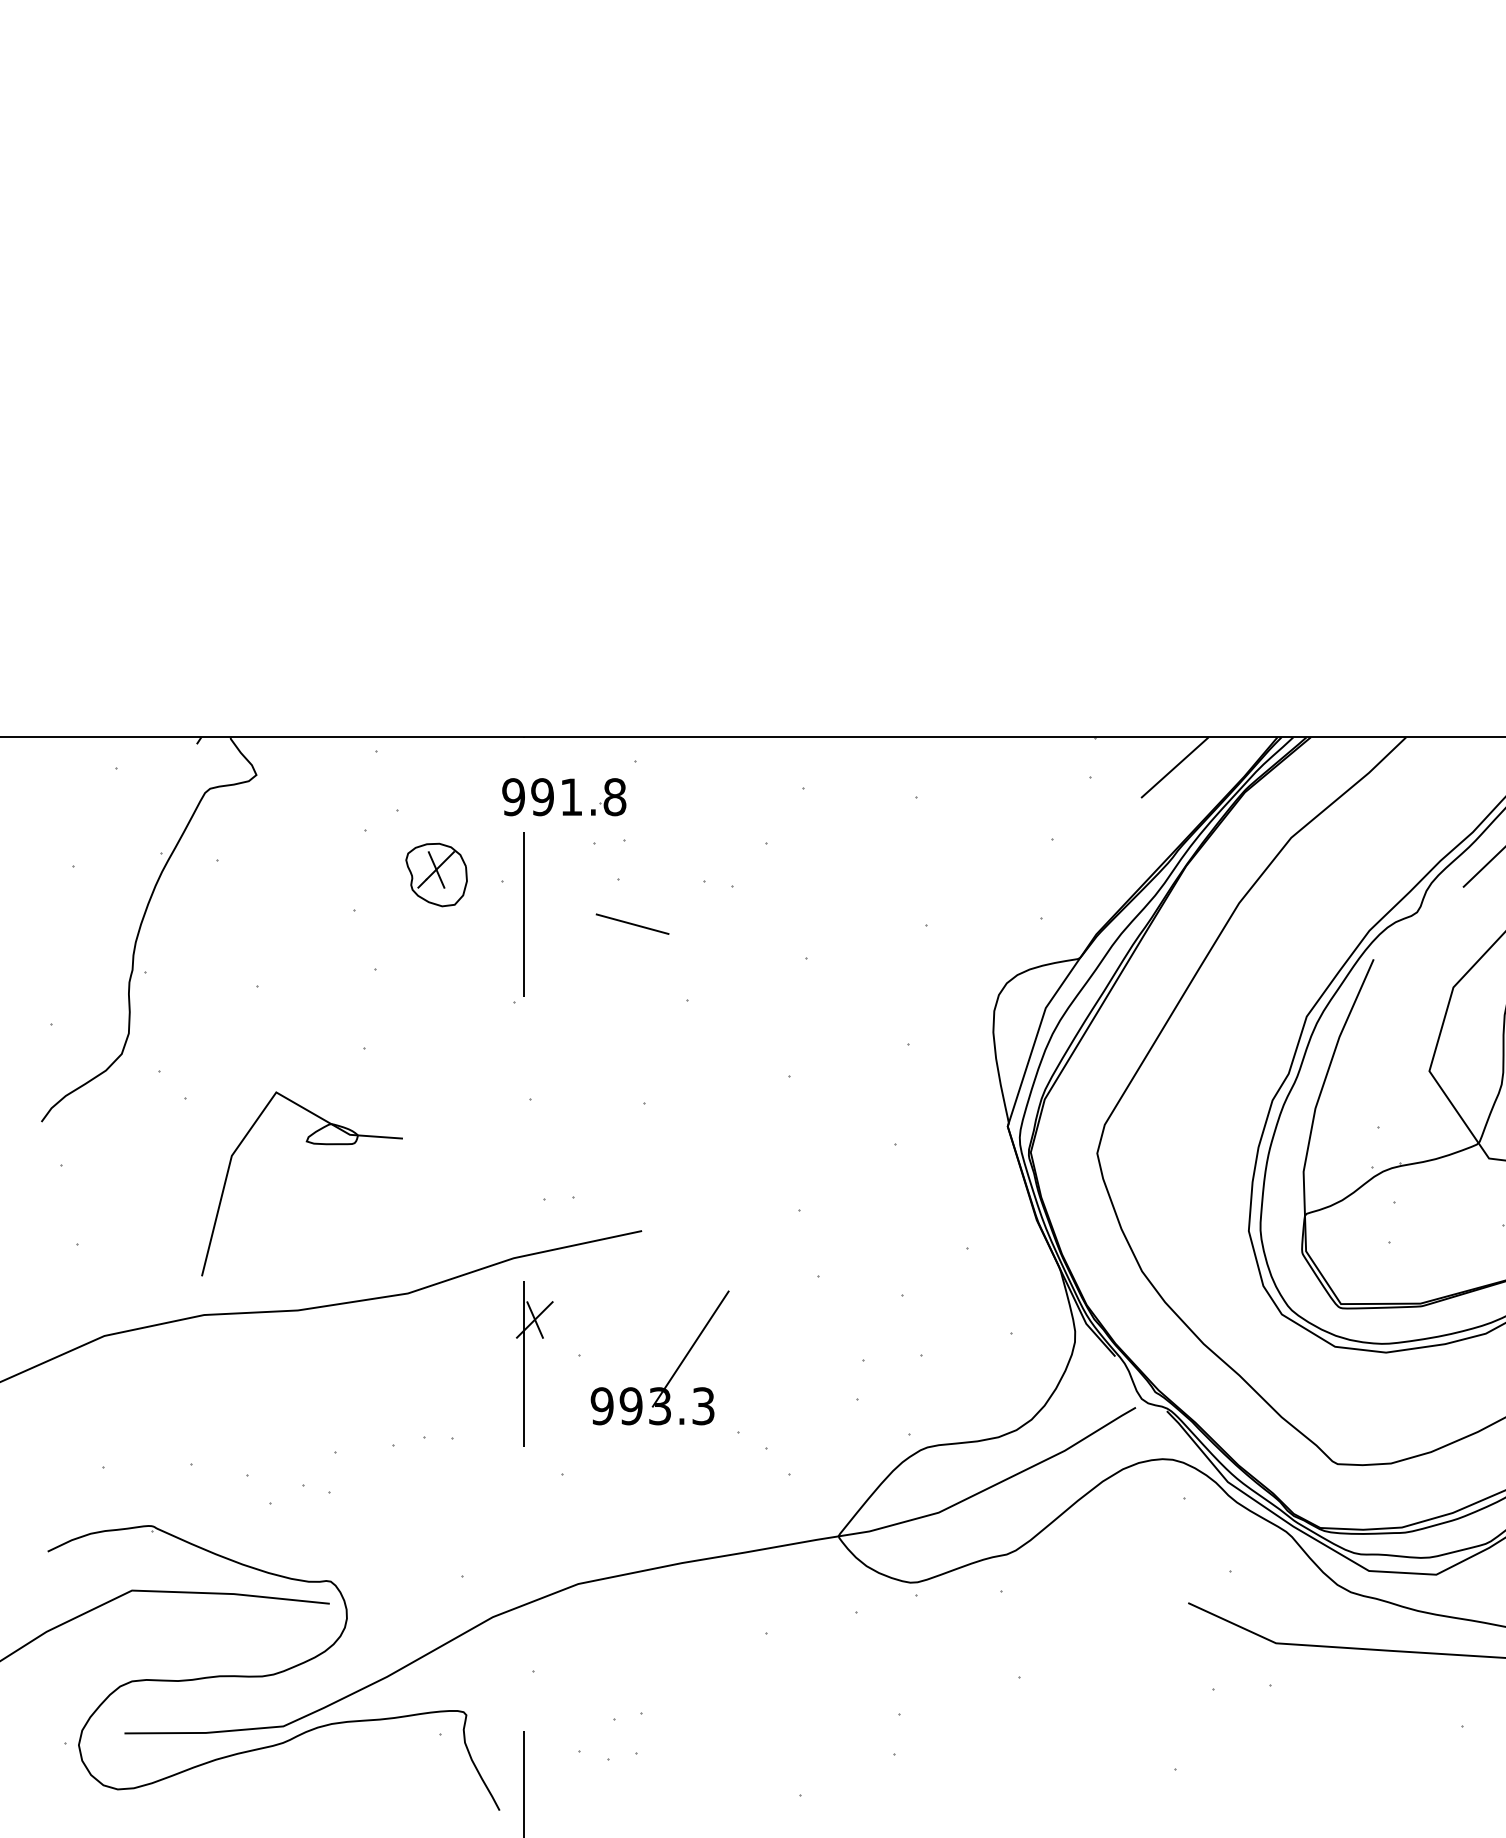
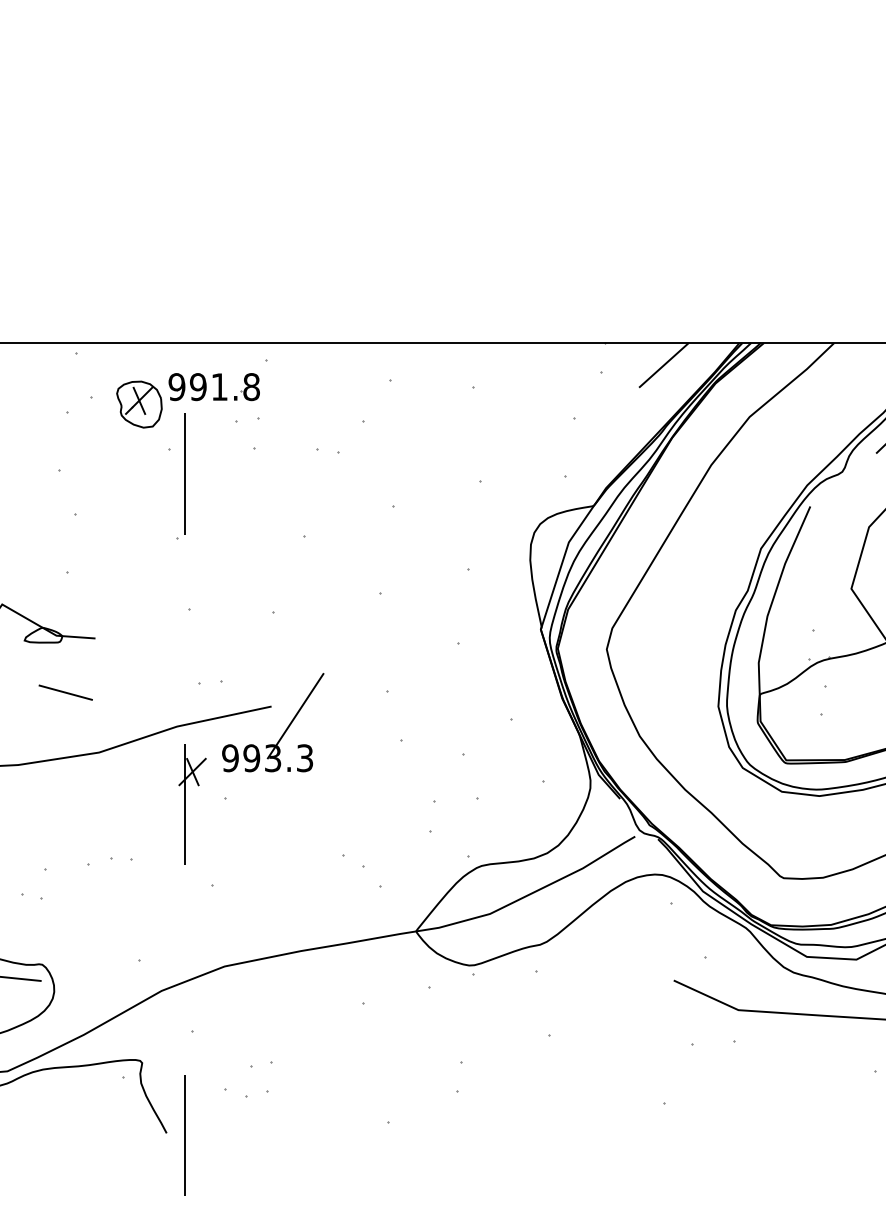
part: (436, 874) -> (139, 404), moved
line: (632, 923) -> (65, 692), moved
part: (676, 1368) -> (285, 730), moved

